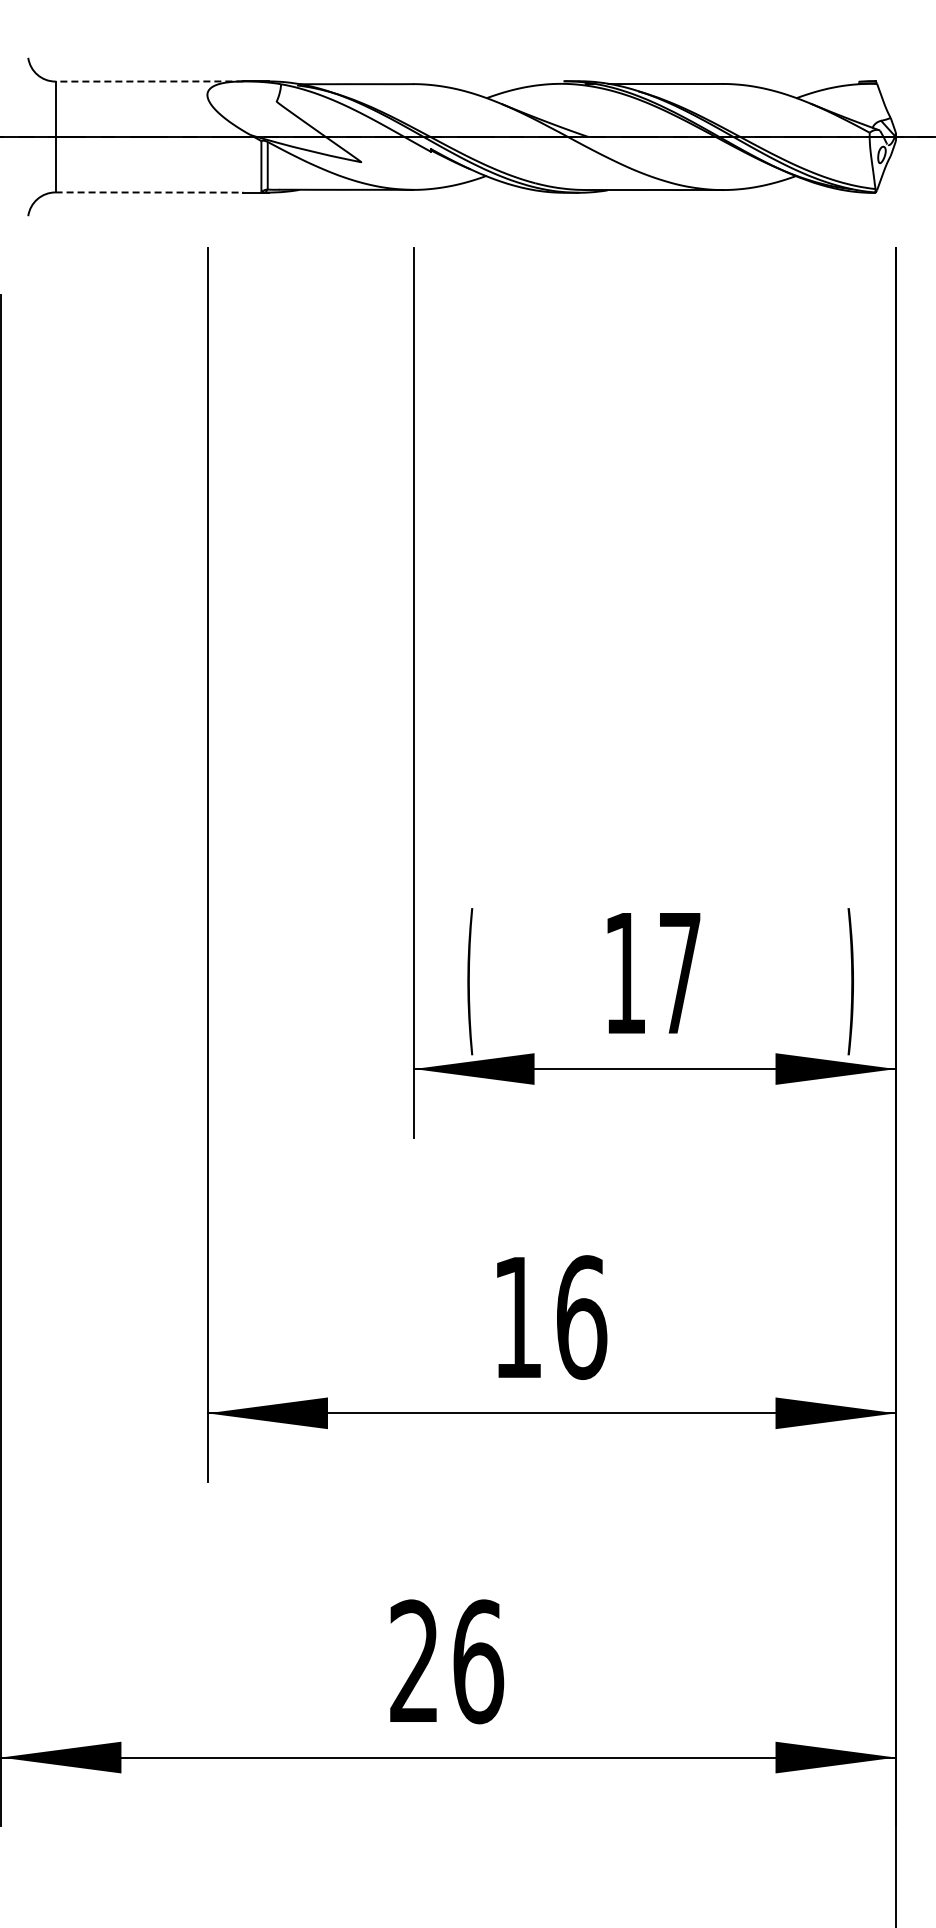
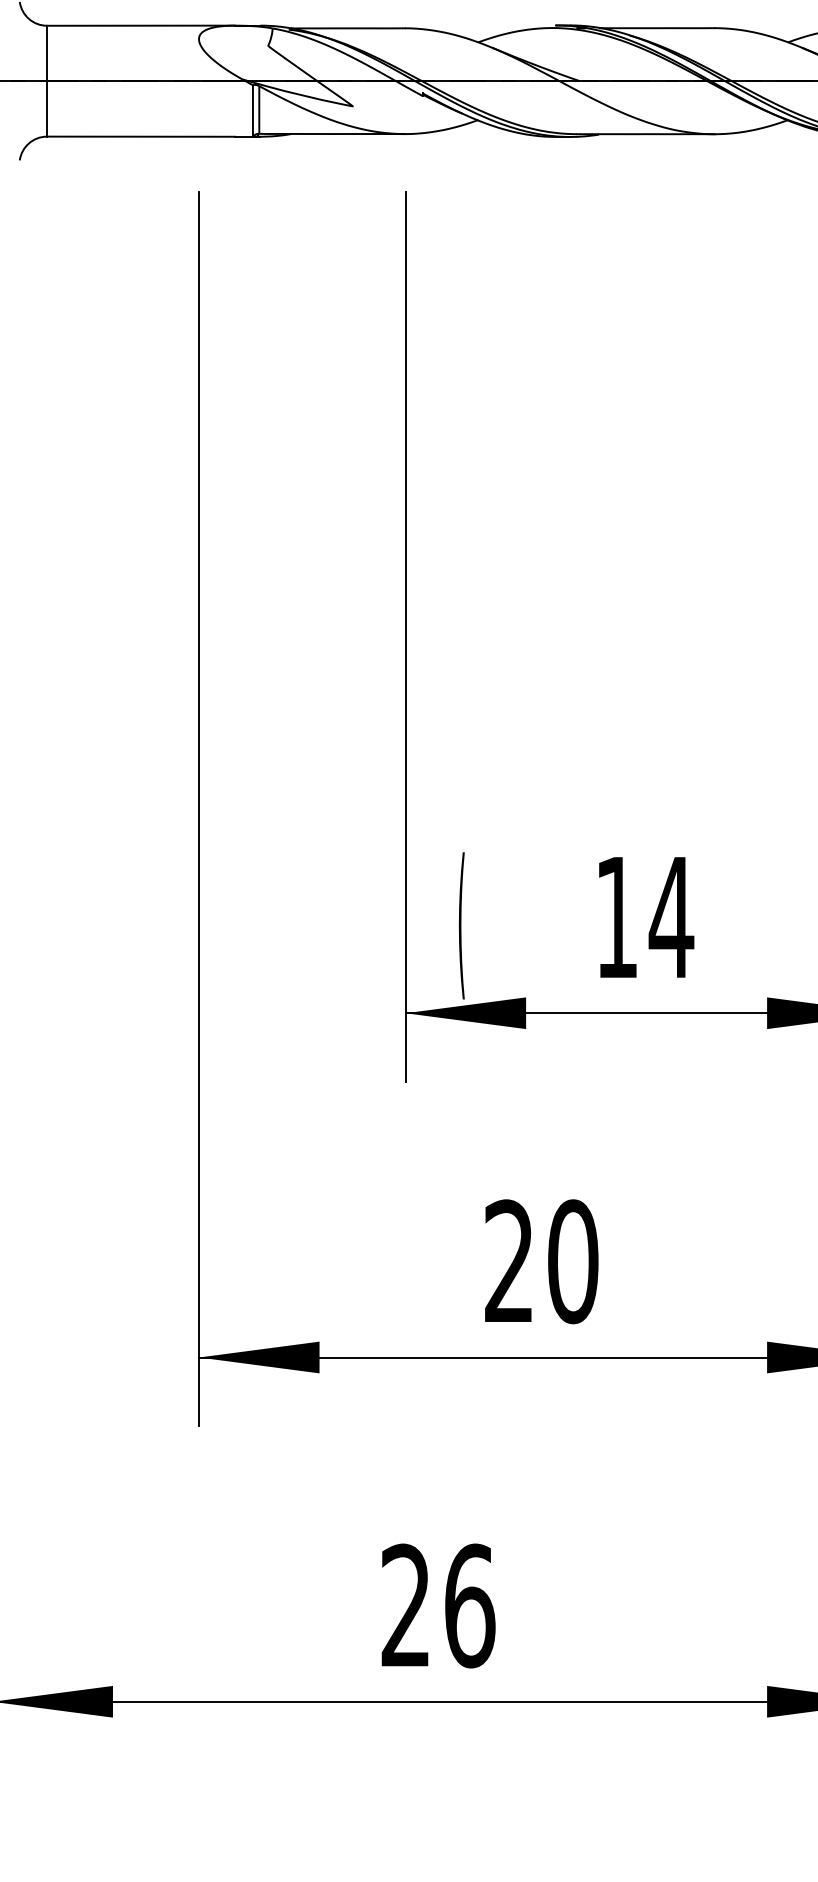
line: (149, 81) -> (141, 25), dashed -> solid
line: (149, 192) -> (141, 136), dashed -> solid
text: (679, 973) -> (671, 917), 17 -> 14
text: (550, 1317) -> (542, 1261), 16 -> 20

